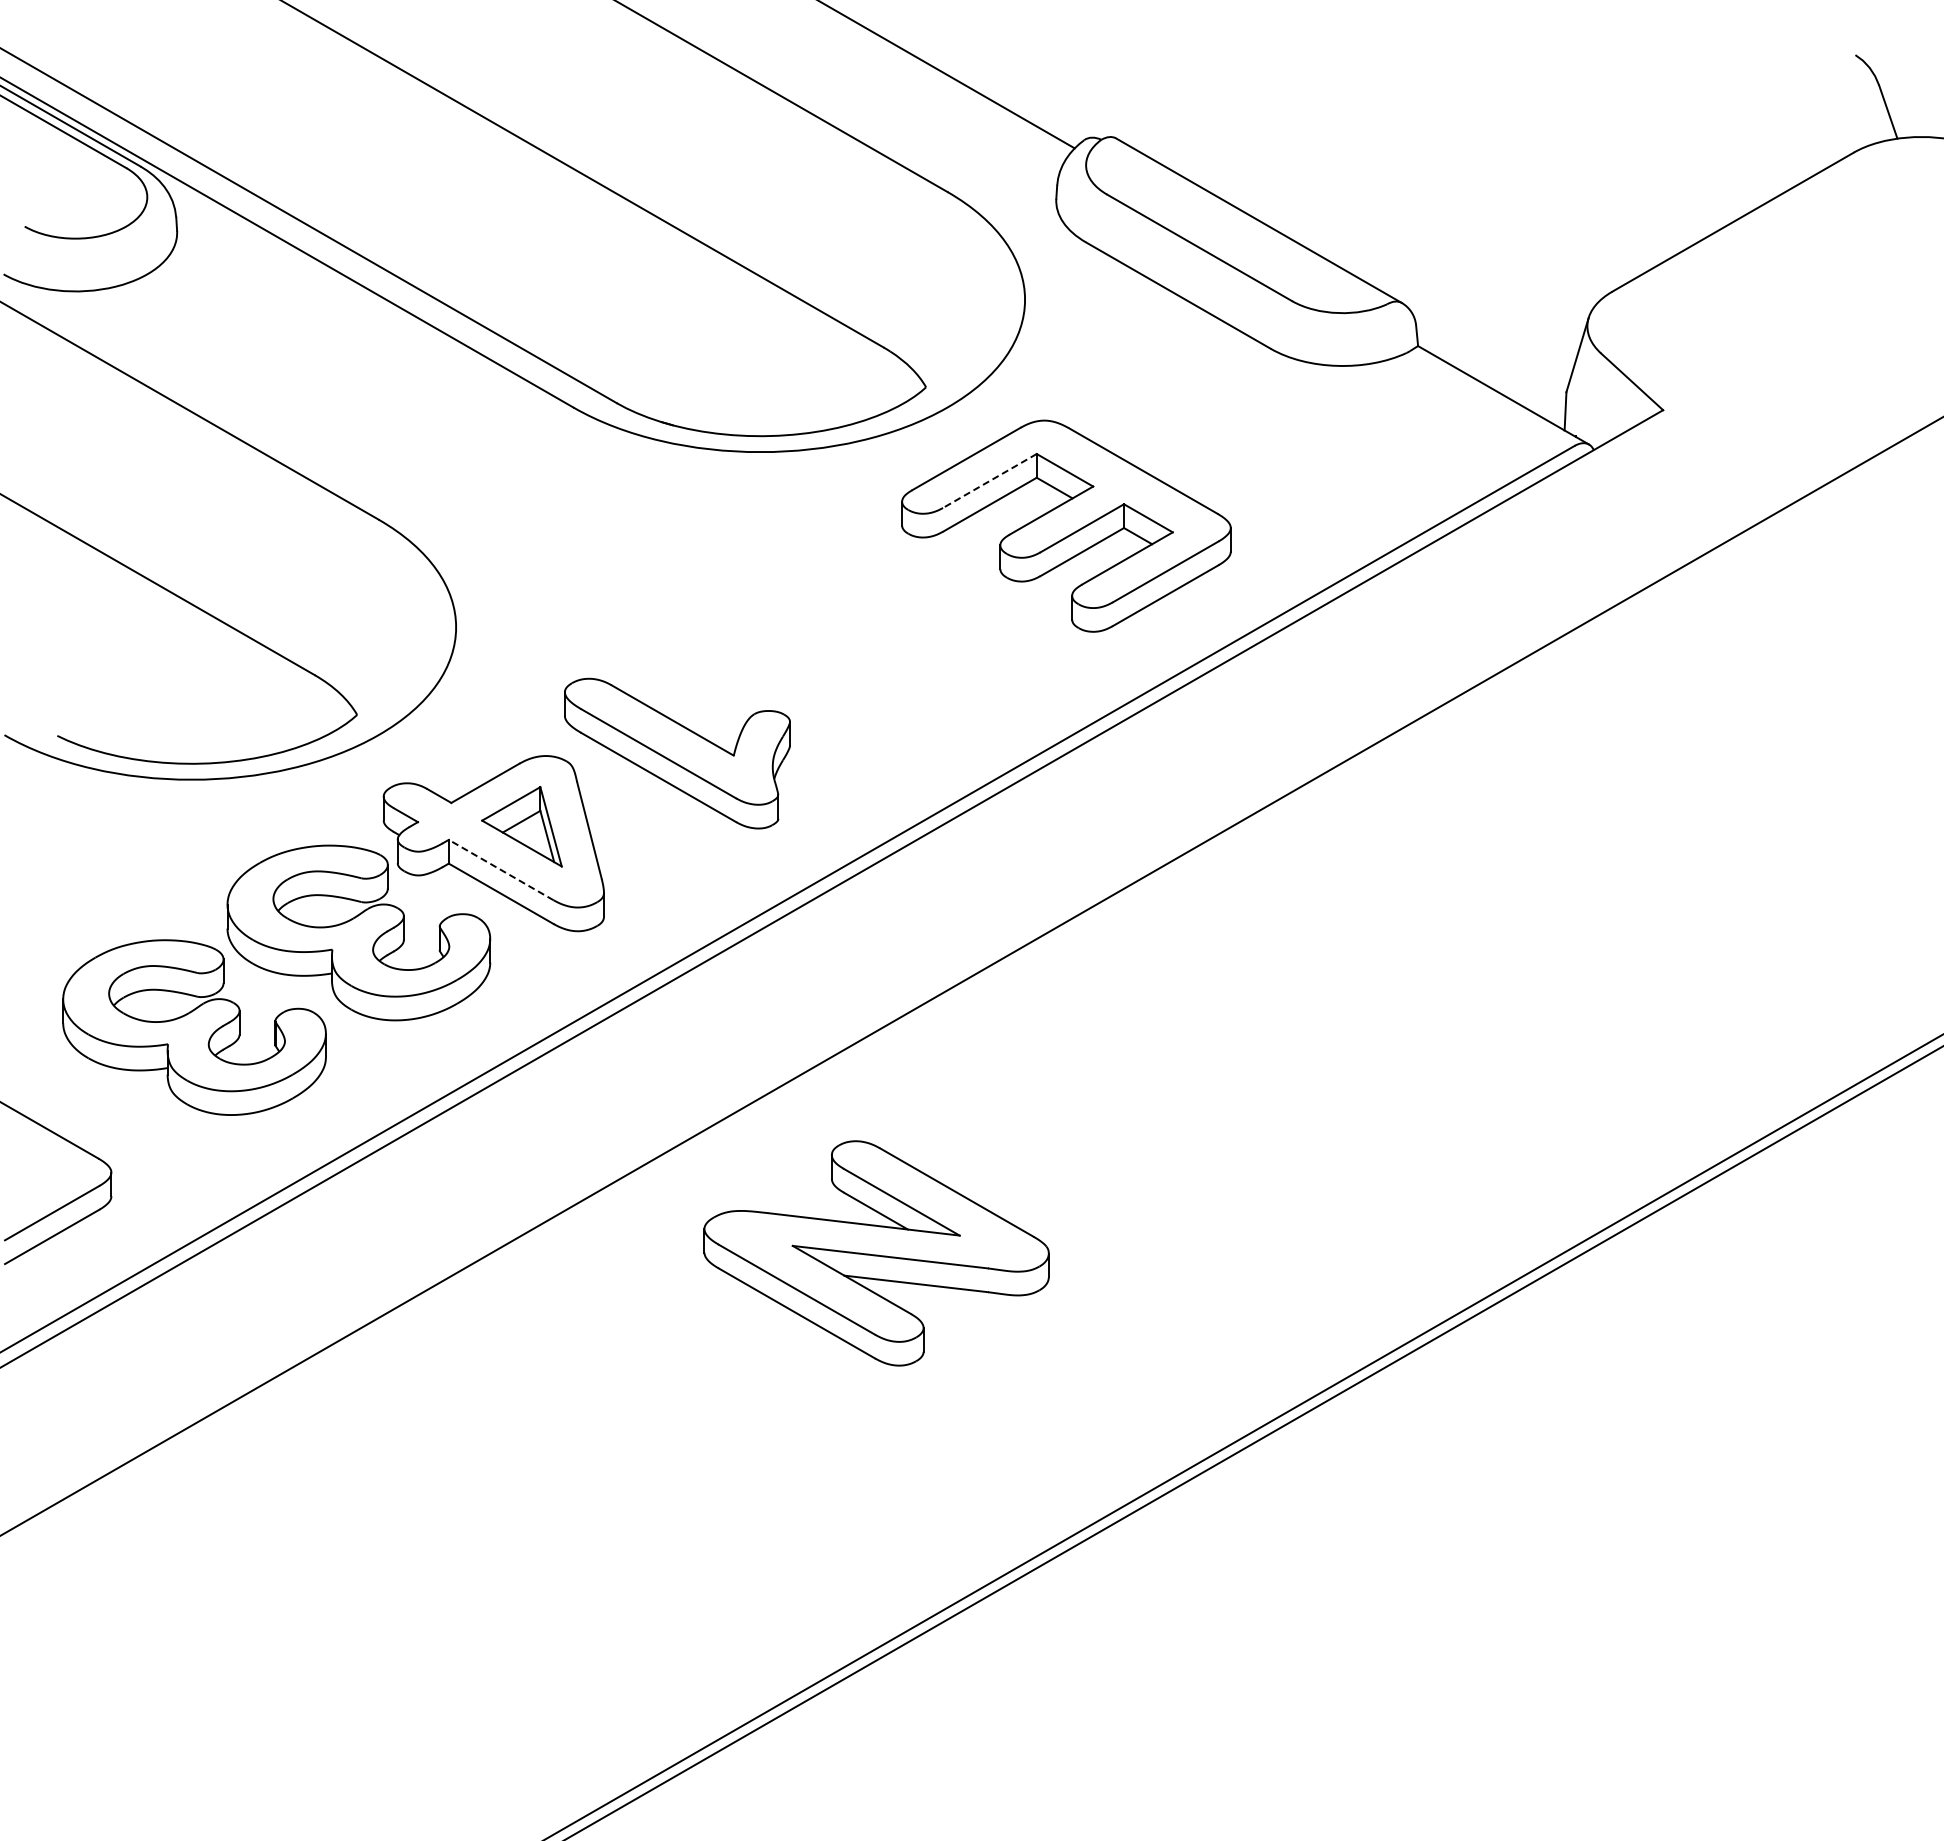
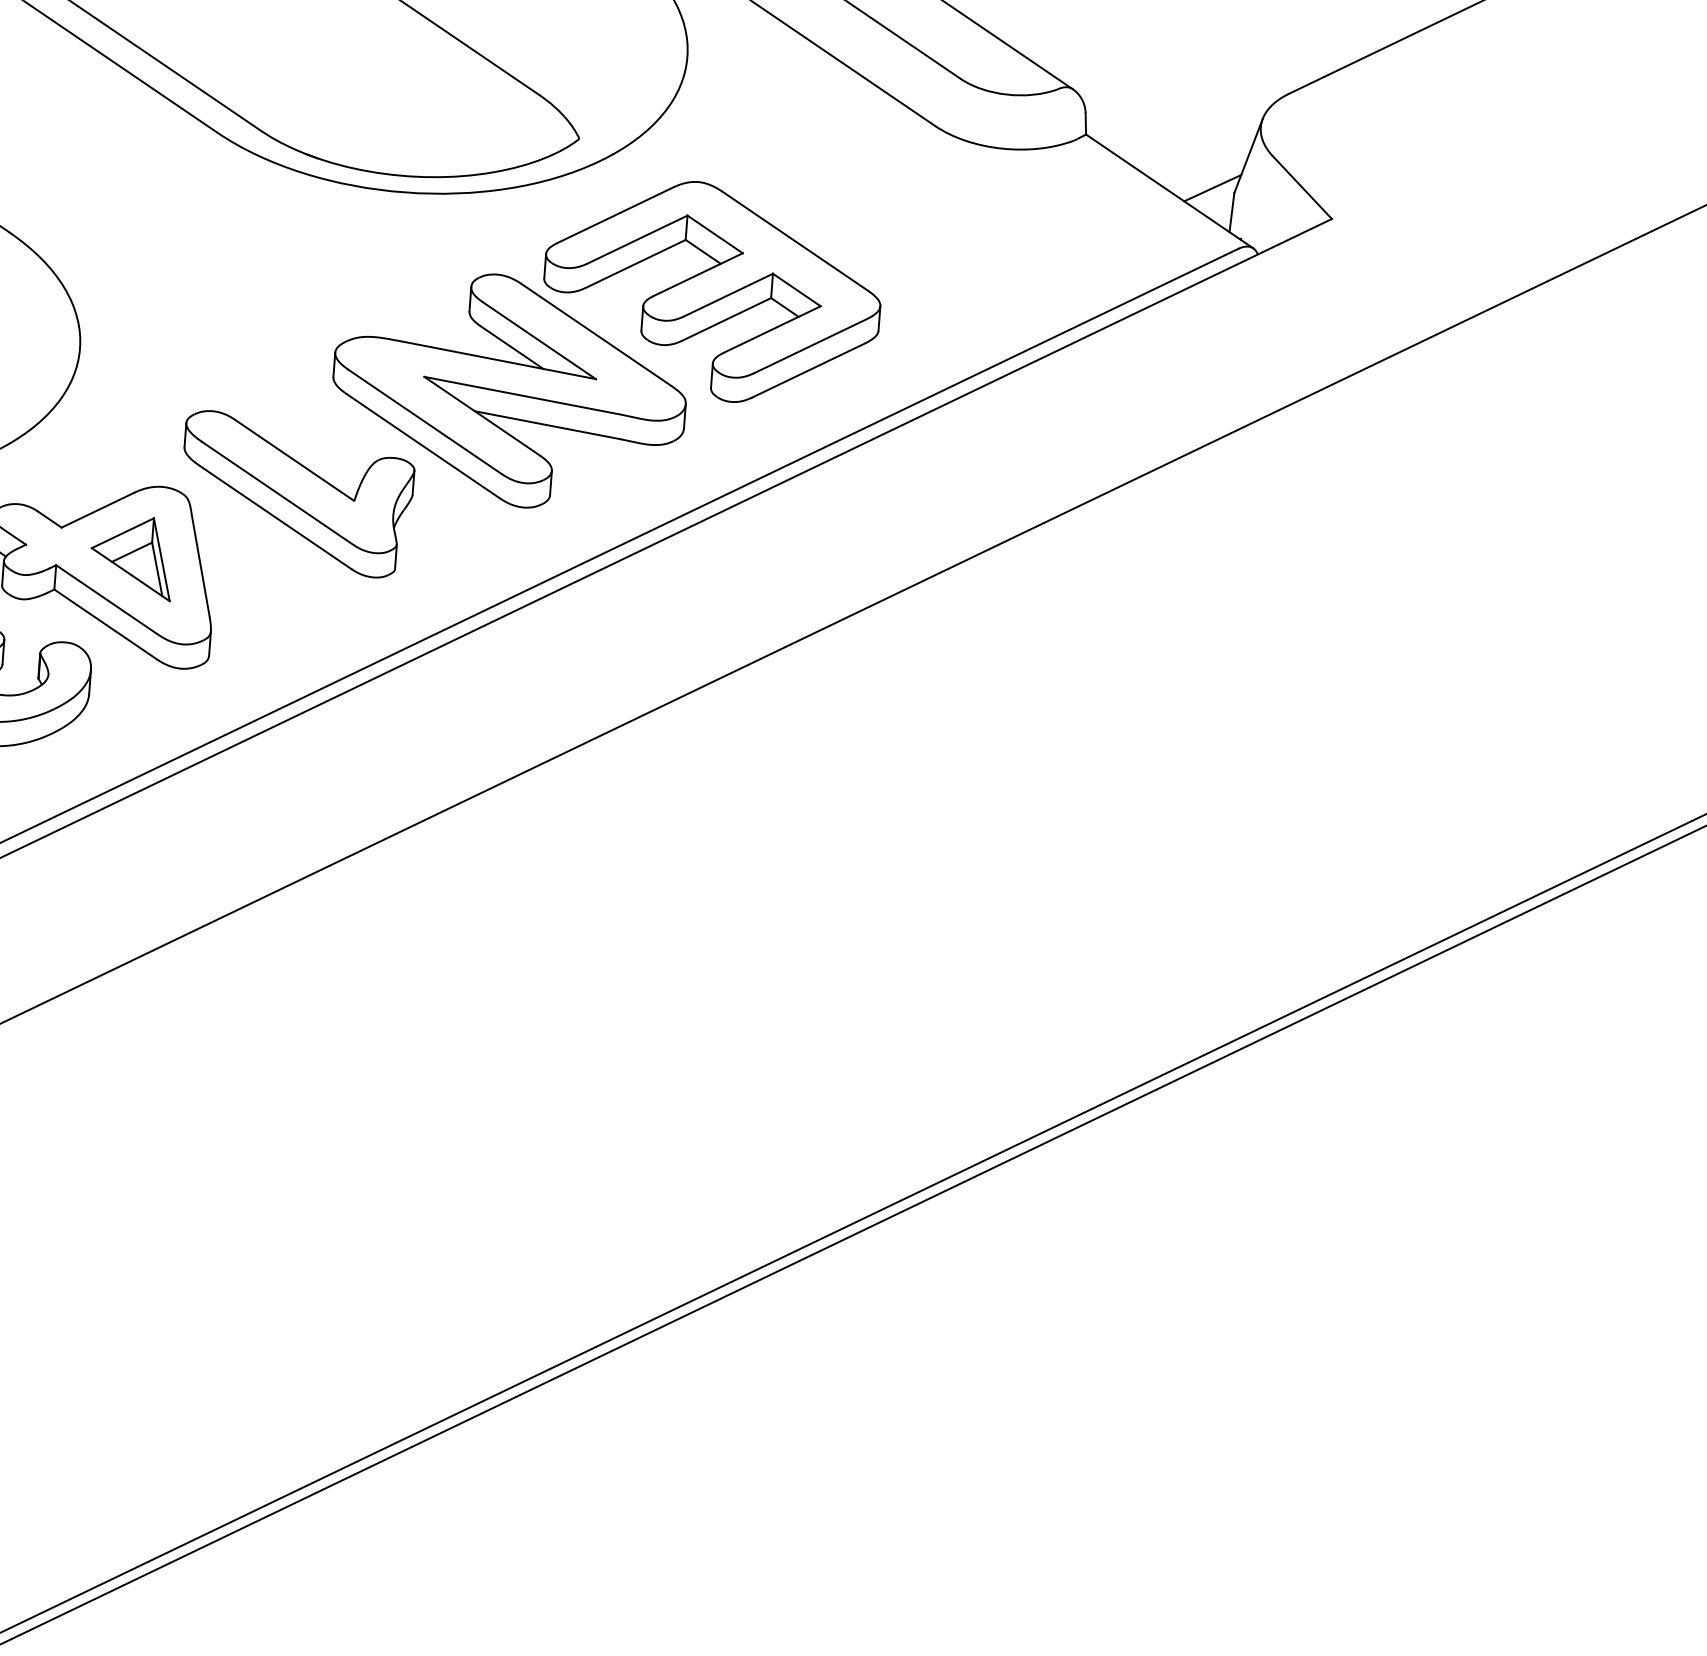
line: (1544, 388) -> (1212, 187), added
line: (989, 481) -> (637, 240), dashed -> solid
line: (500, 869) -> (106, 599), dashed -> solid
part: (876, 1253) -> (509, 391), moved

